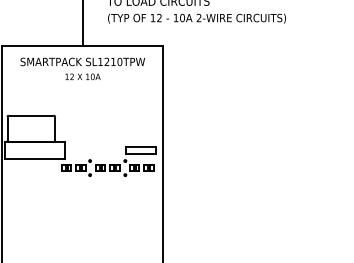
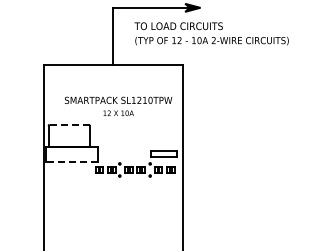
text: (82, 67) -> (118, 105), moved
line: (31, 115) -> (69, 124), solid -> dashed
line: (35, 158) -> (72, 161), solid -> dashed

